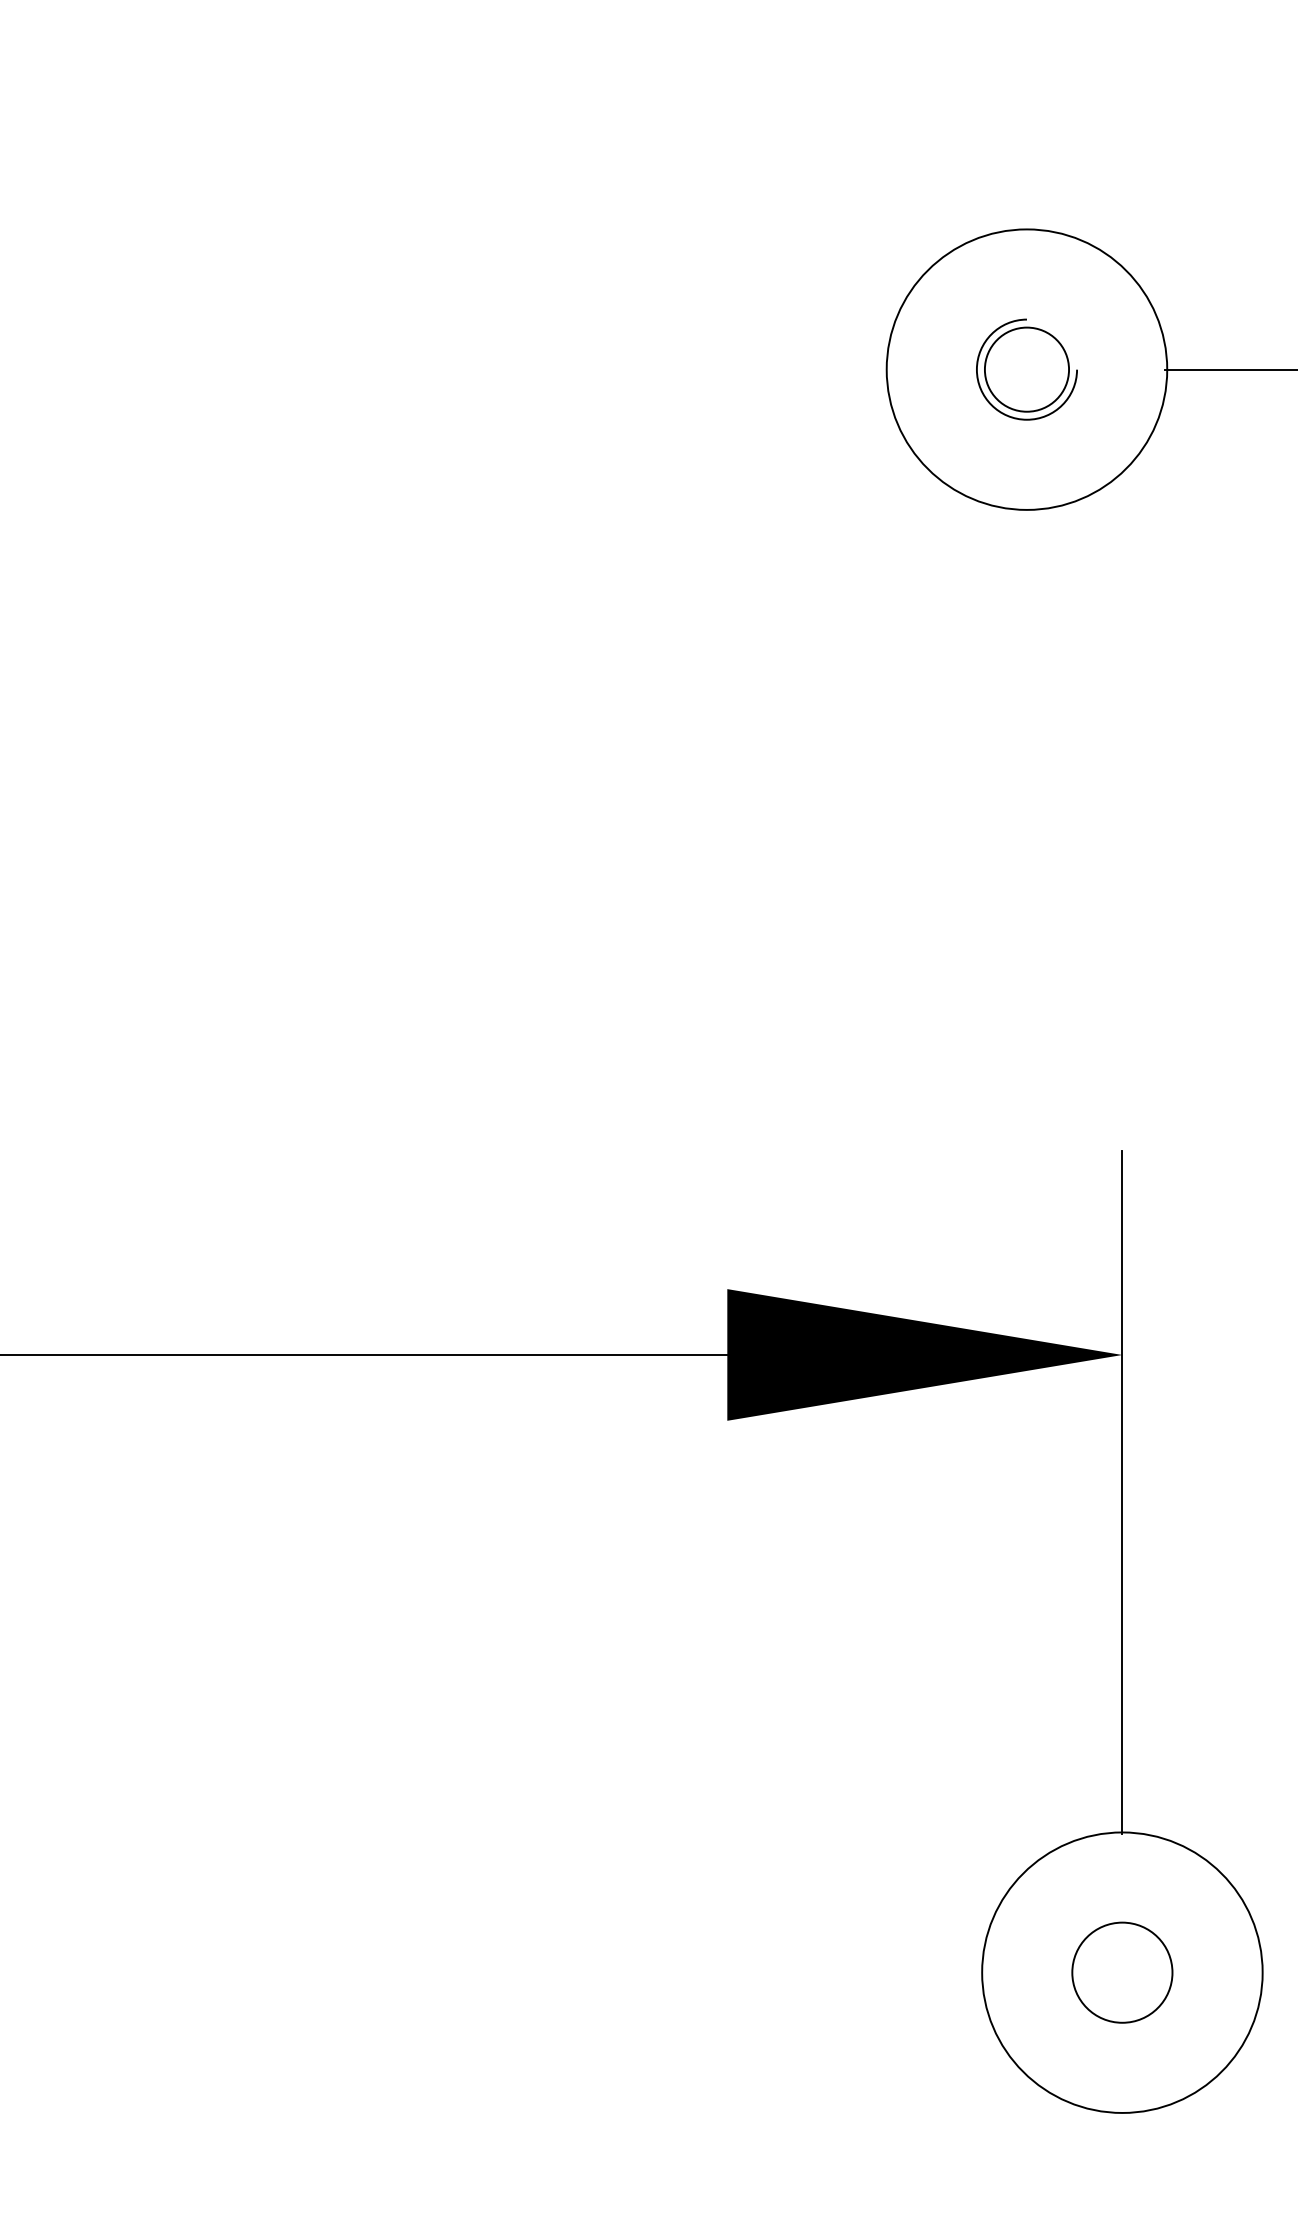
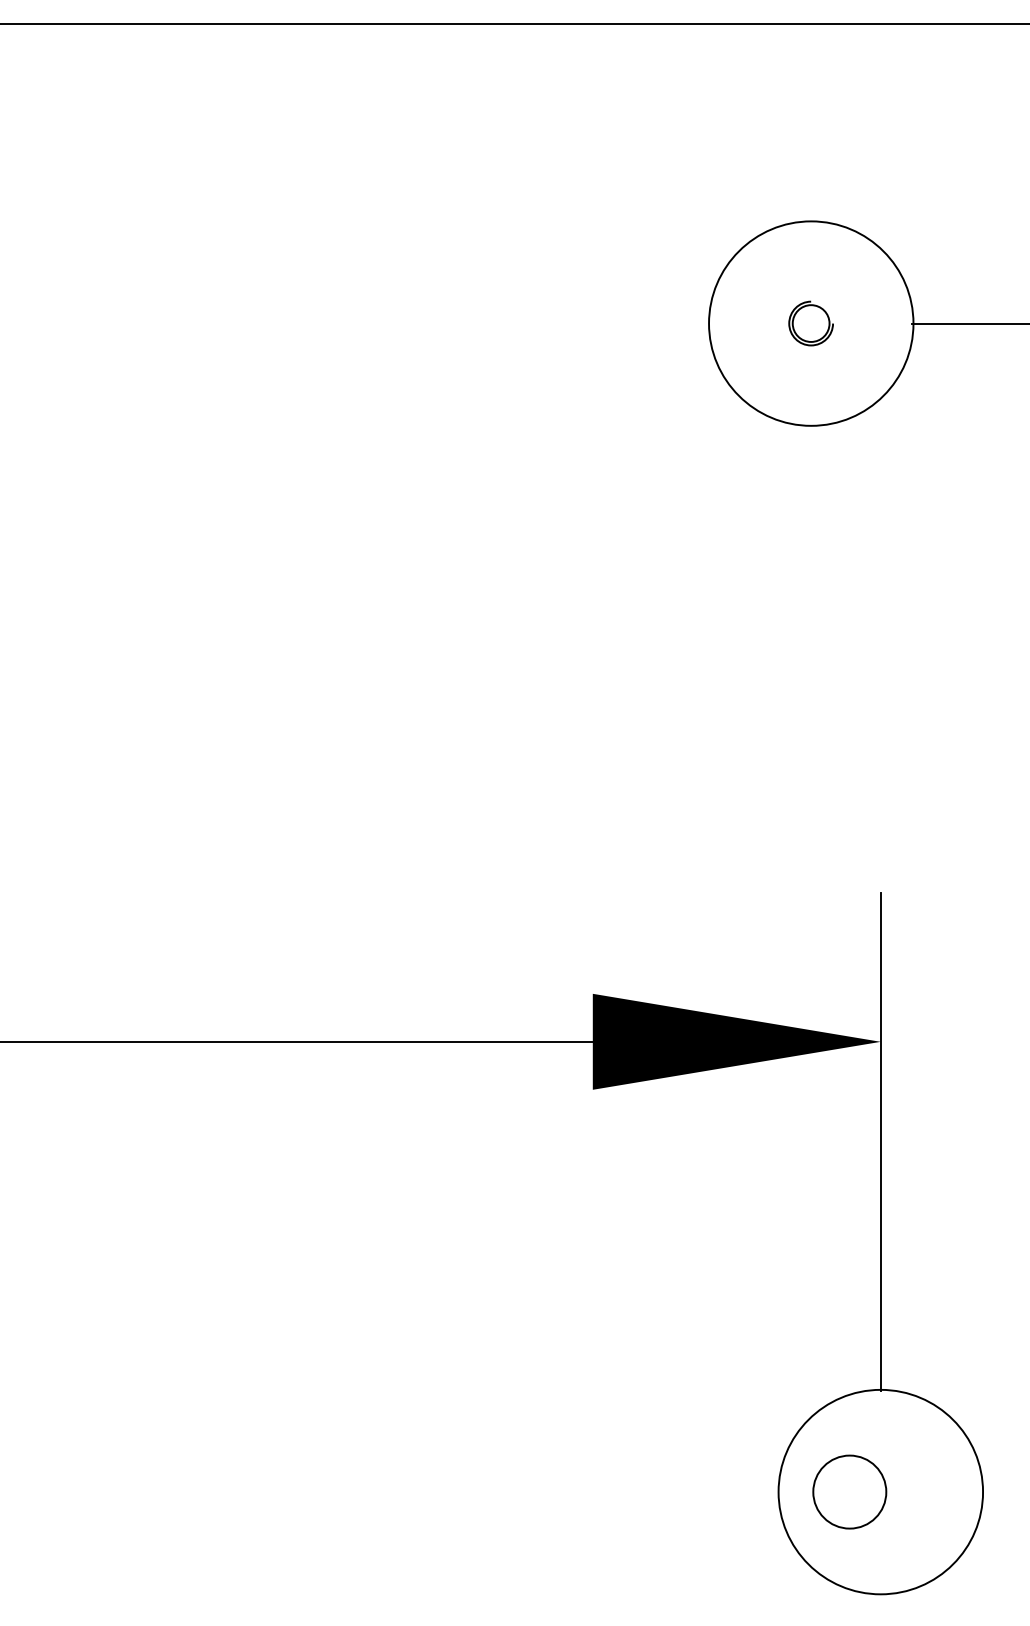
part: (1025, 369) -> (810, 323), size x0.6
circle: (1121, 1971) -> (849, 1491), moved

